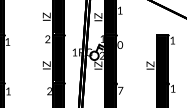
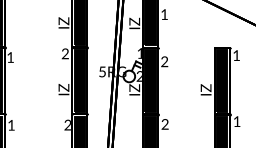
text: (120, 45) -> (164, 62), 0 -> 2
text: (74, 52) -> (102, 71), 1RG -> 5RG
text: (120, 90) -> (164, 124), 7 -> 2

